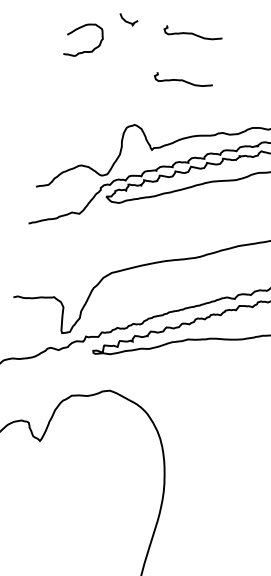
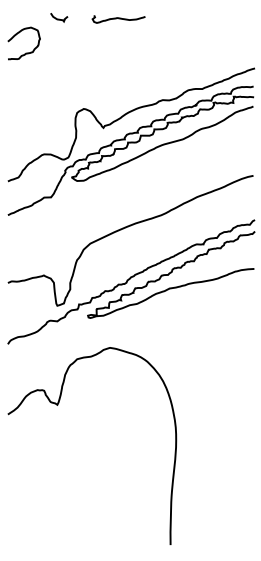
curve: (182, 82) -> (118, 62), removed

